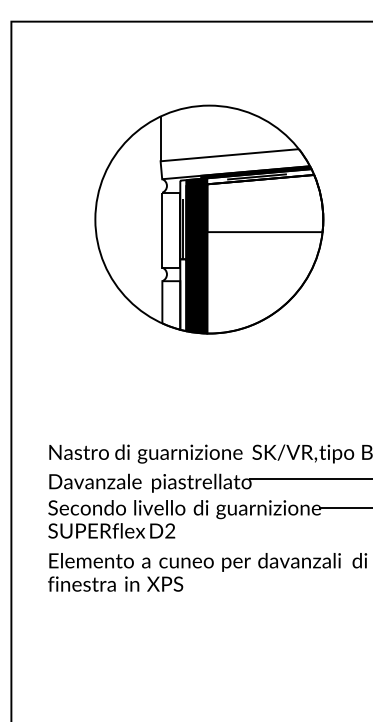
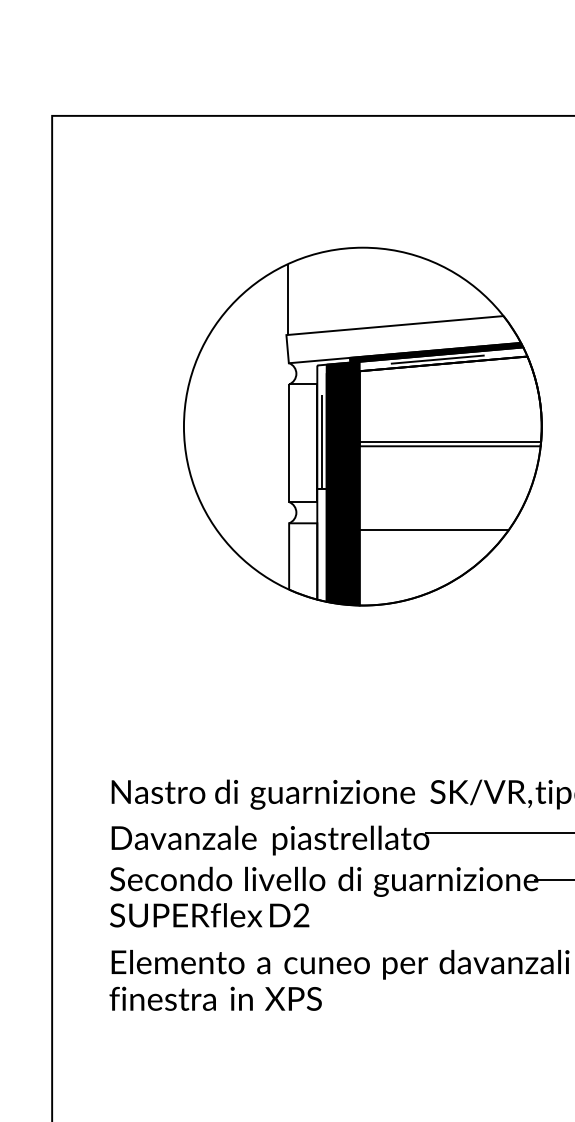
hatch: (264, 257) -> (449, 486), added

